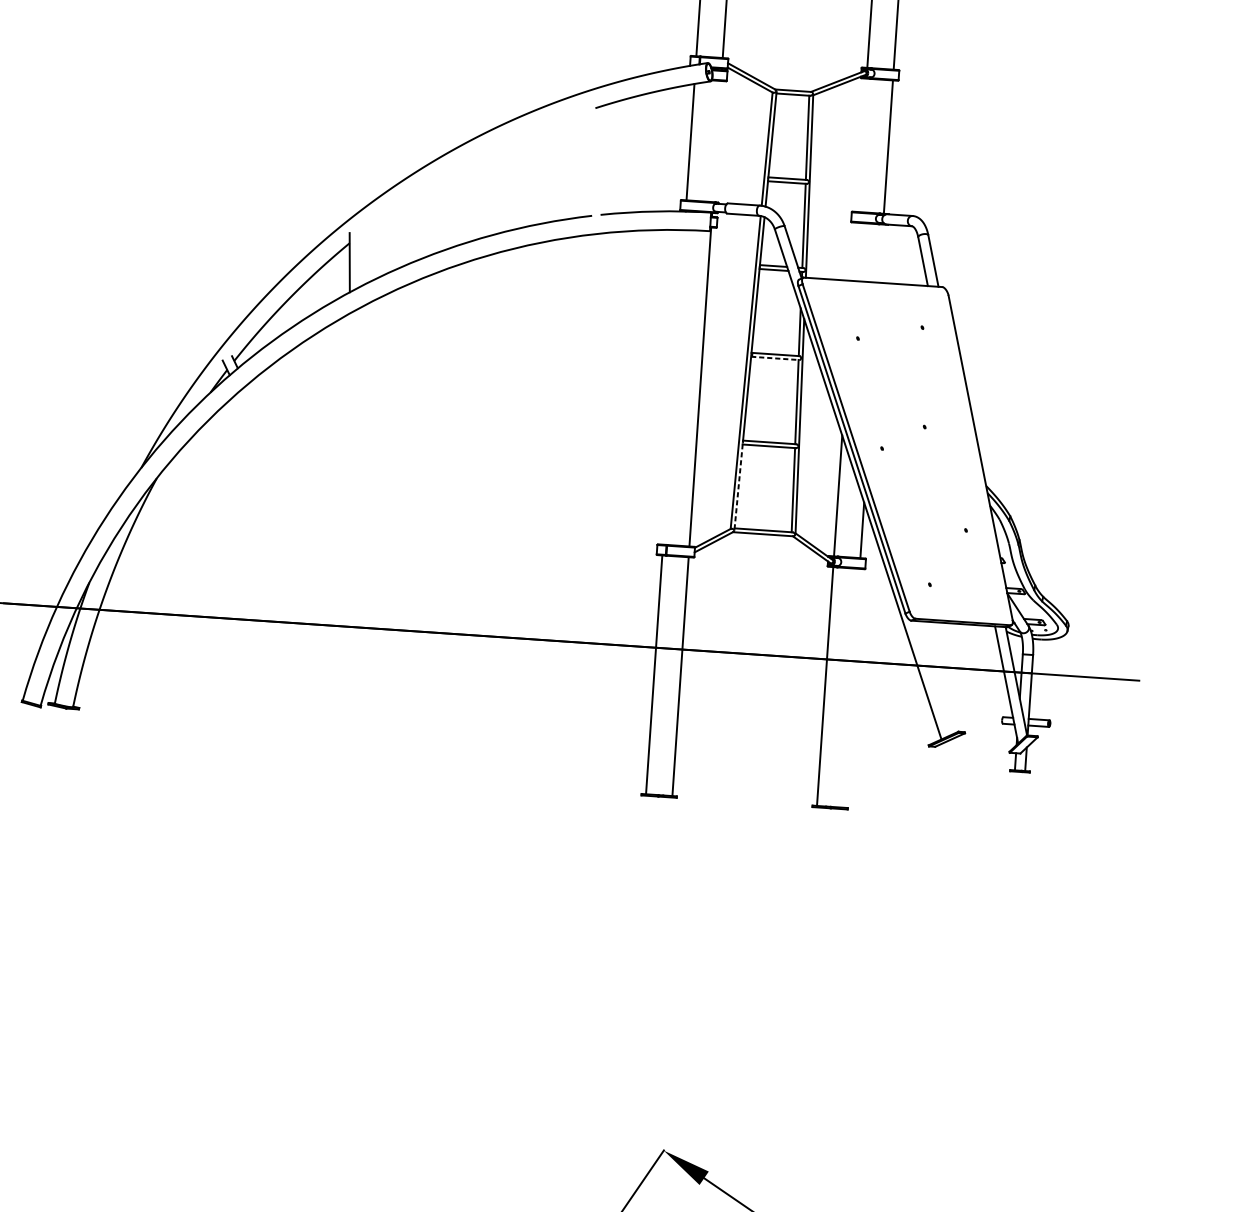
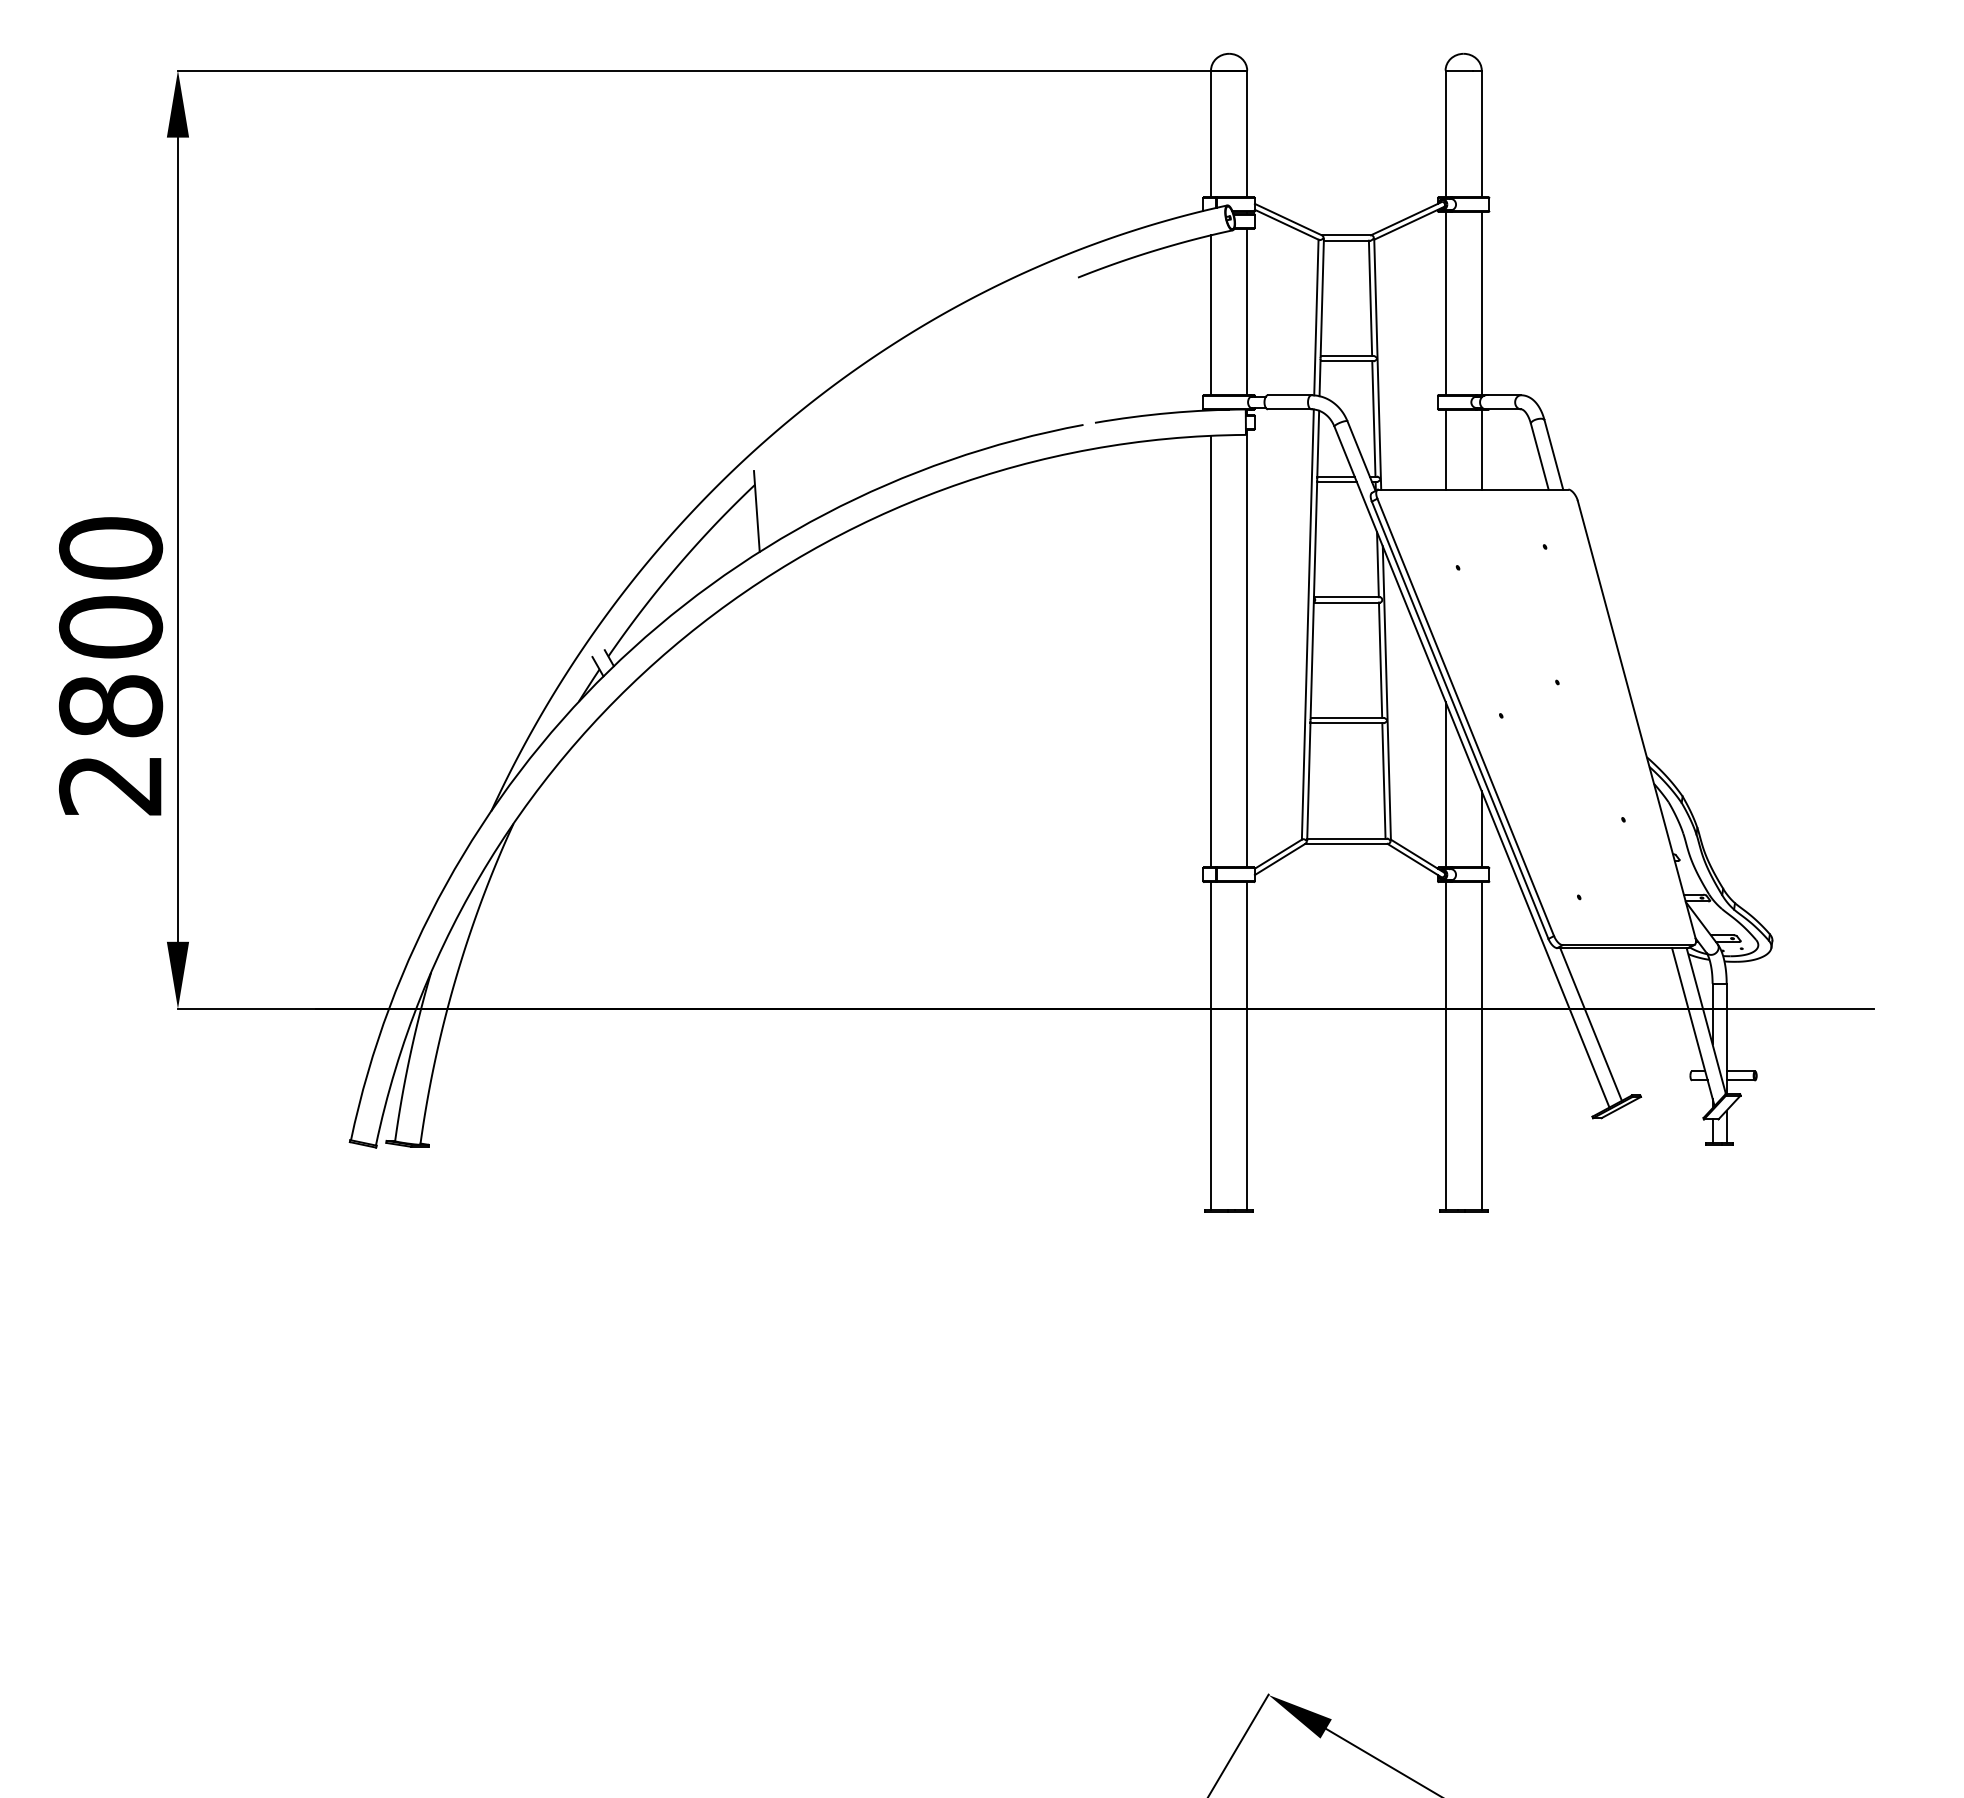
line: (717, 141) -> (1247, 311), added
line: (861, 145) -> (1445, 303), added
line: (854, 251) -> (1445, 449), added
line: (880, 253) -> (1481, 449), added
line: (775, 358) -> (1347, 602), dashed -> solid
line: (674, 387) -> (1211, 651), added
line: (738, 486) -> (1308, 780), dashed -> solid
line: (931, 678) -> (1590, 1024), added
line: (851, 687) -> (1481, 1045), added

